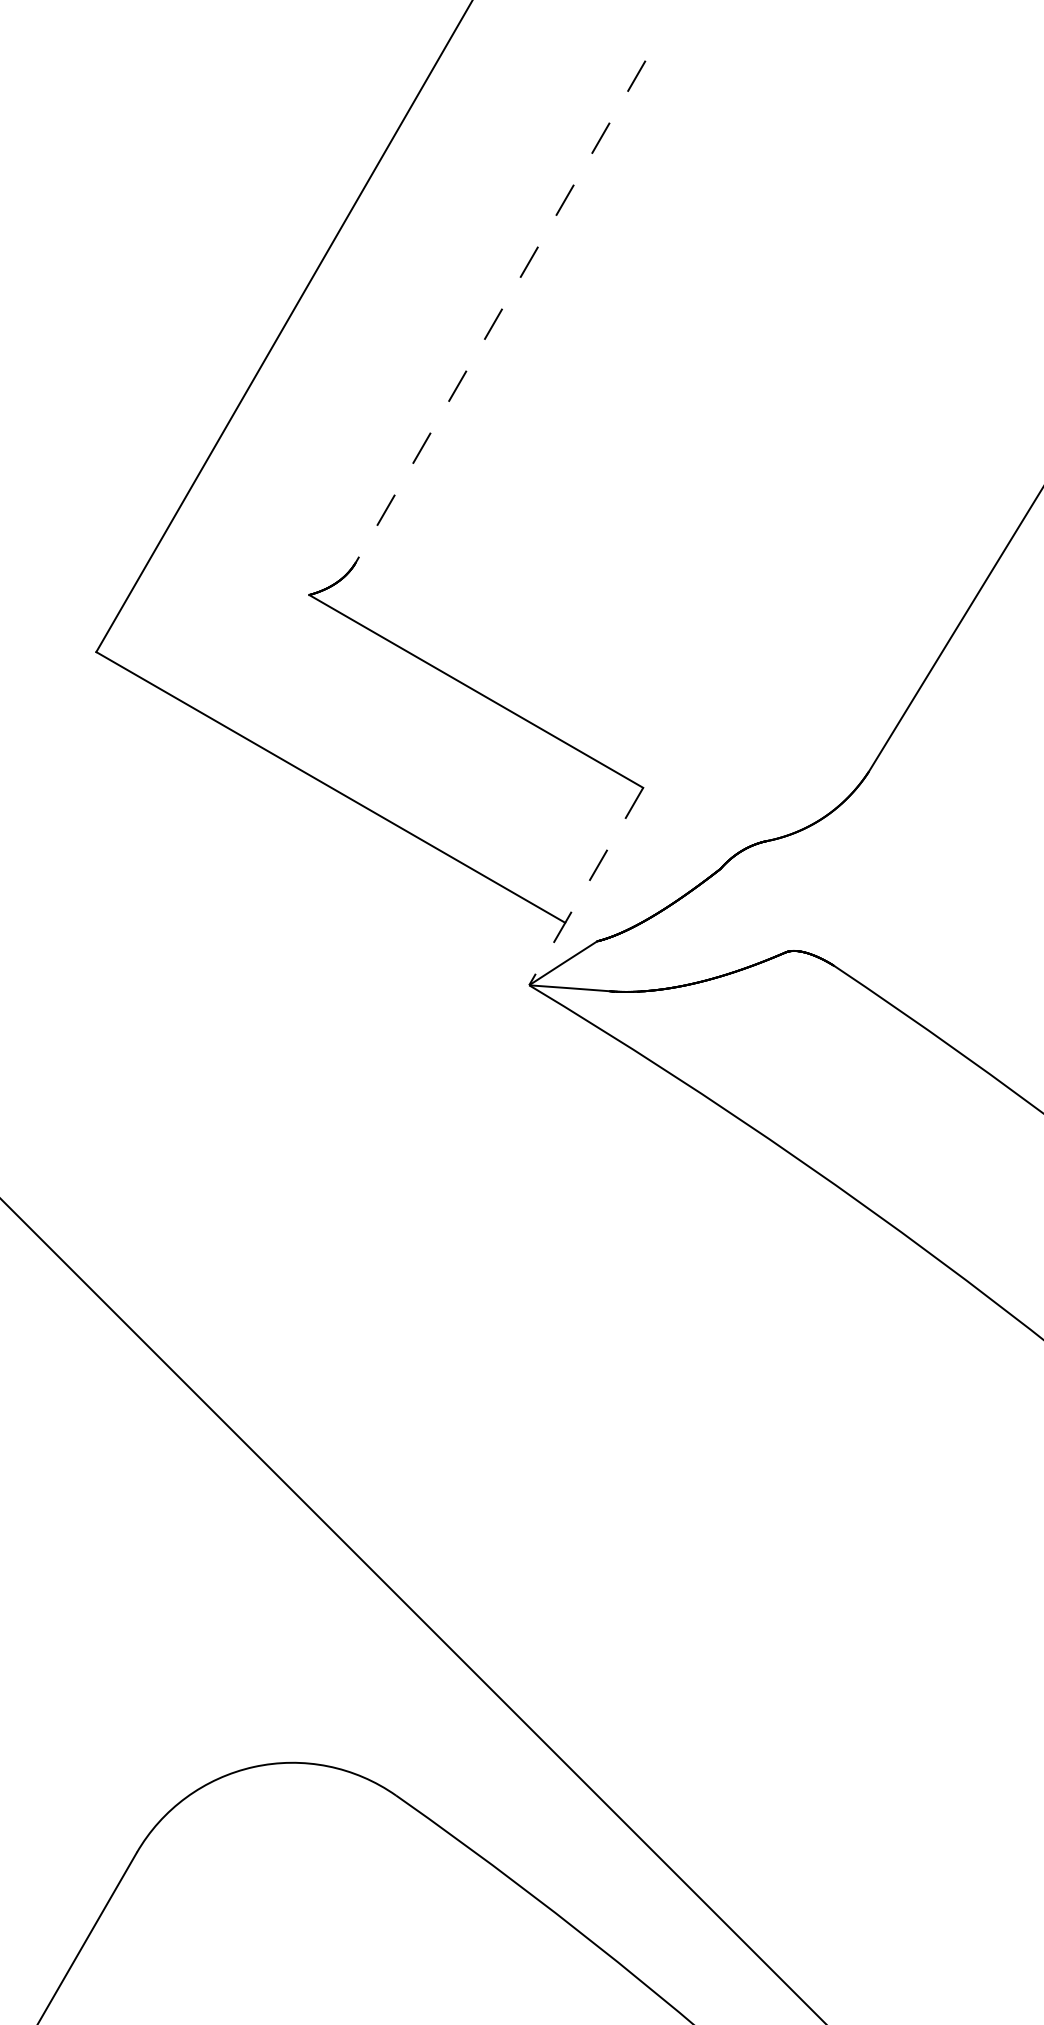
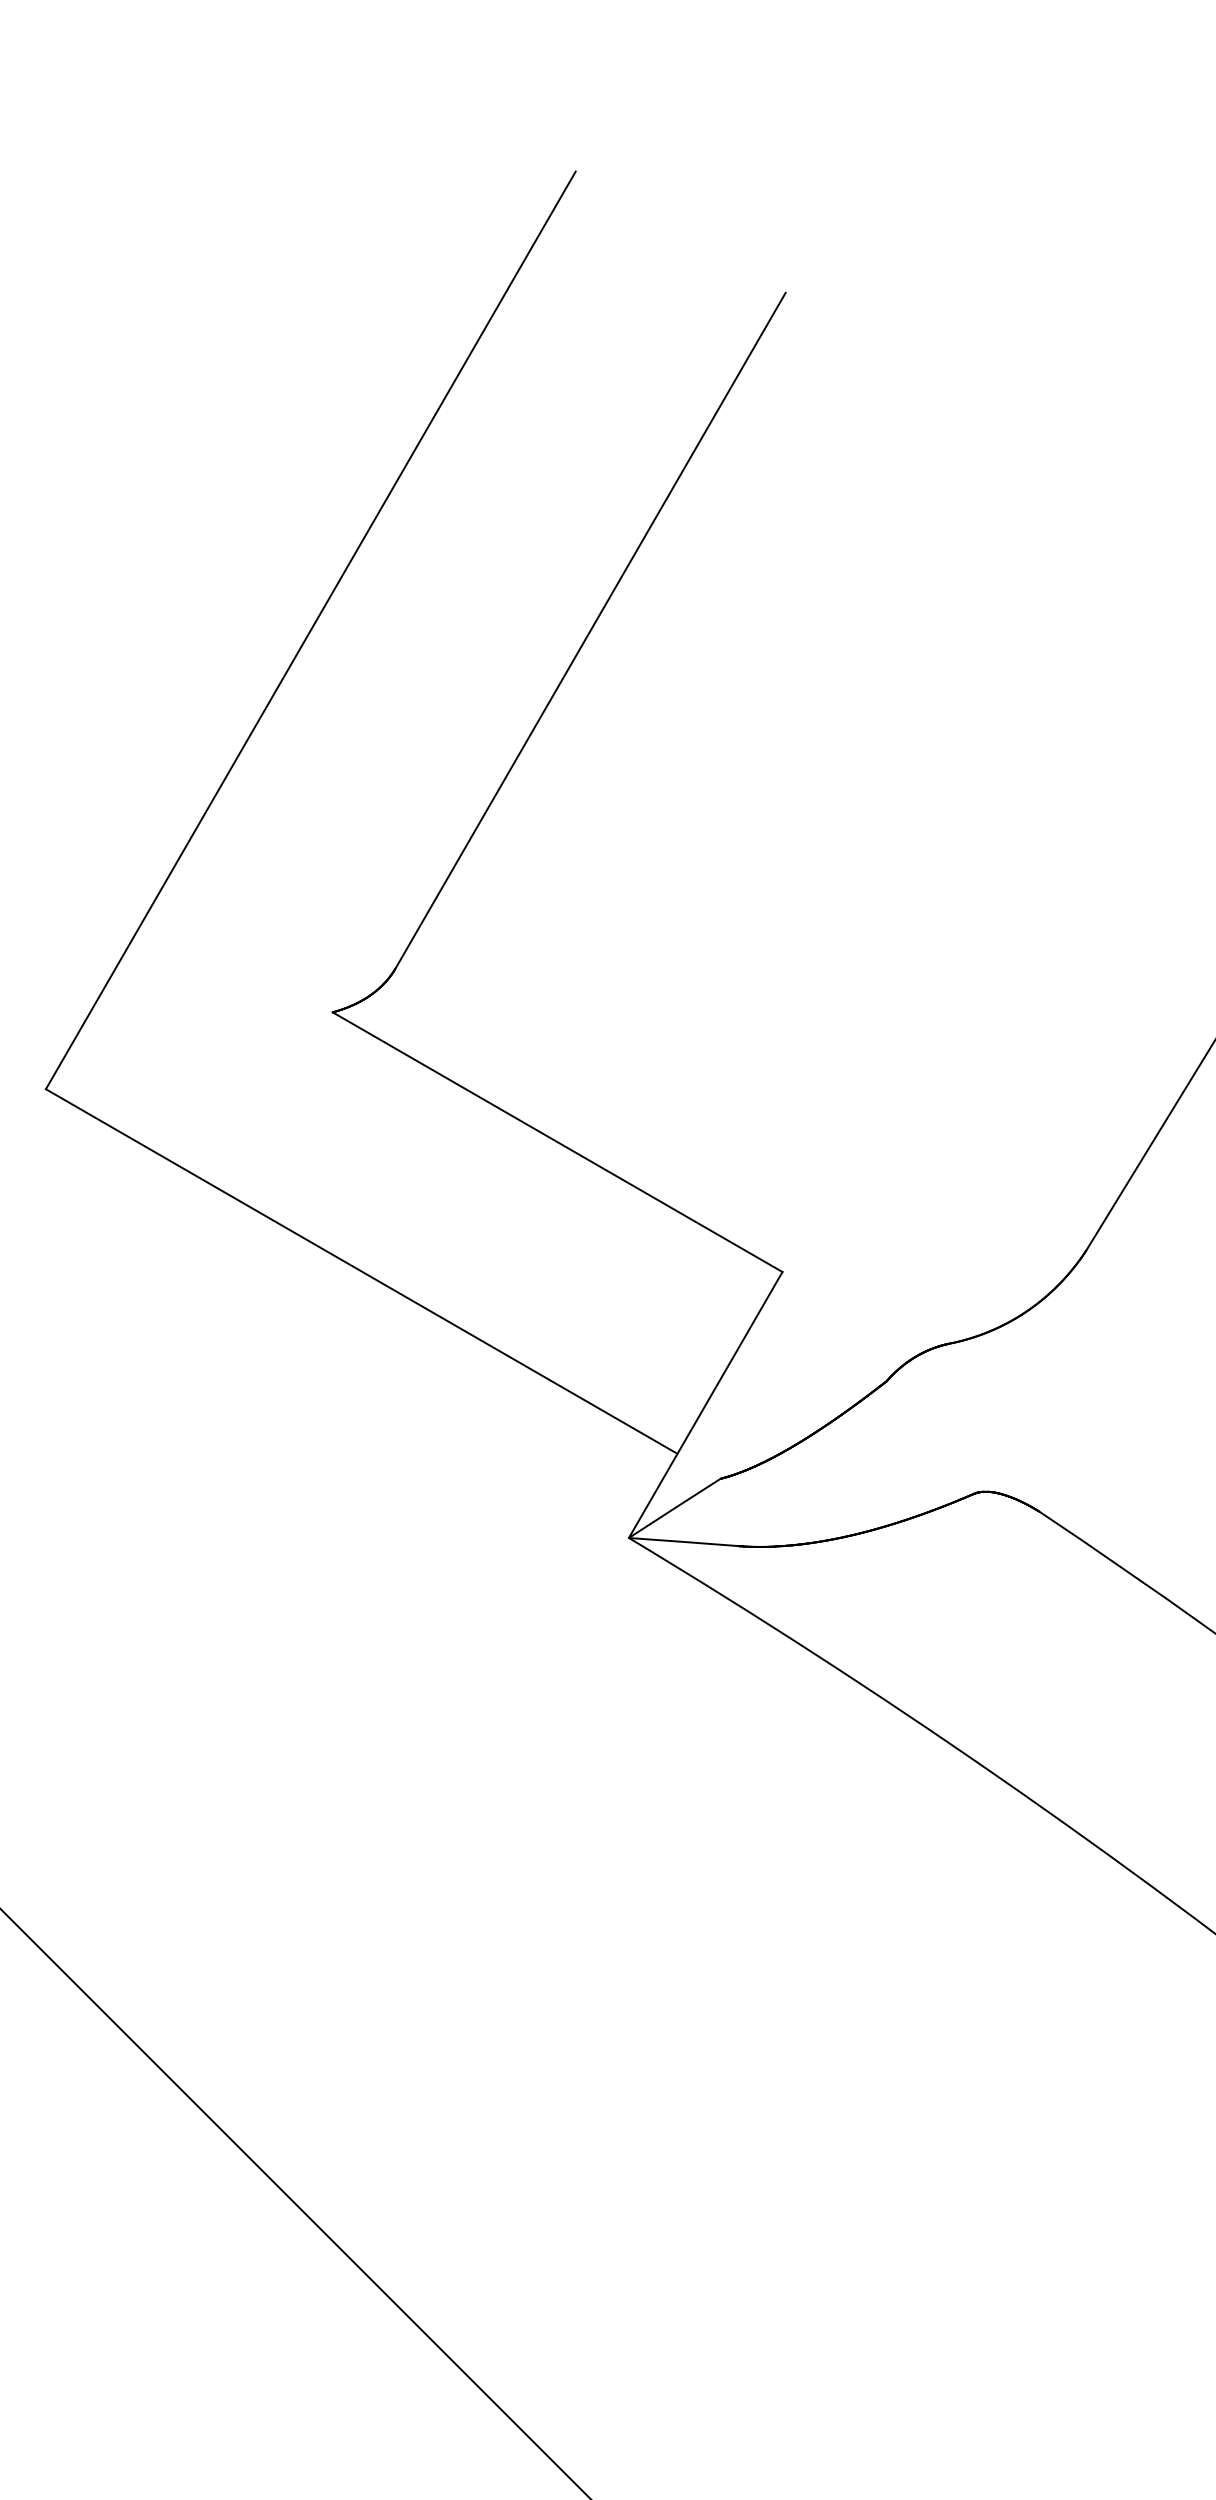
line: (500, 311) -> (590, 630), dashed -> solid
line: (585, 887) -> (704, 1406), dashed -> solid

